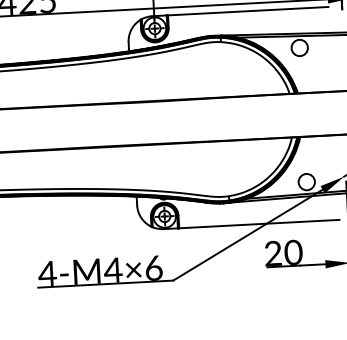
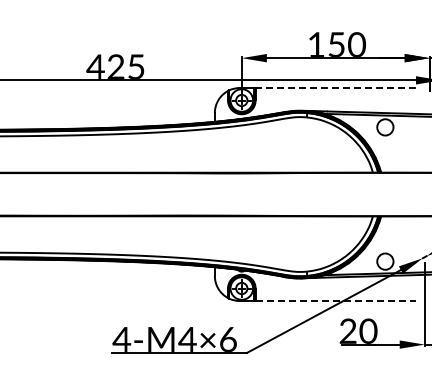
line: (247, 11) -> (335, 88), solid -> dashed
line: (260, 224) -> (336, 301), solid -> dashed

